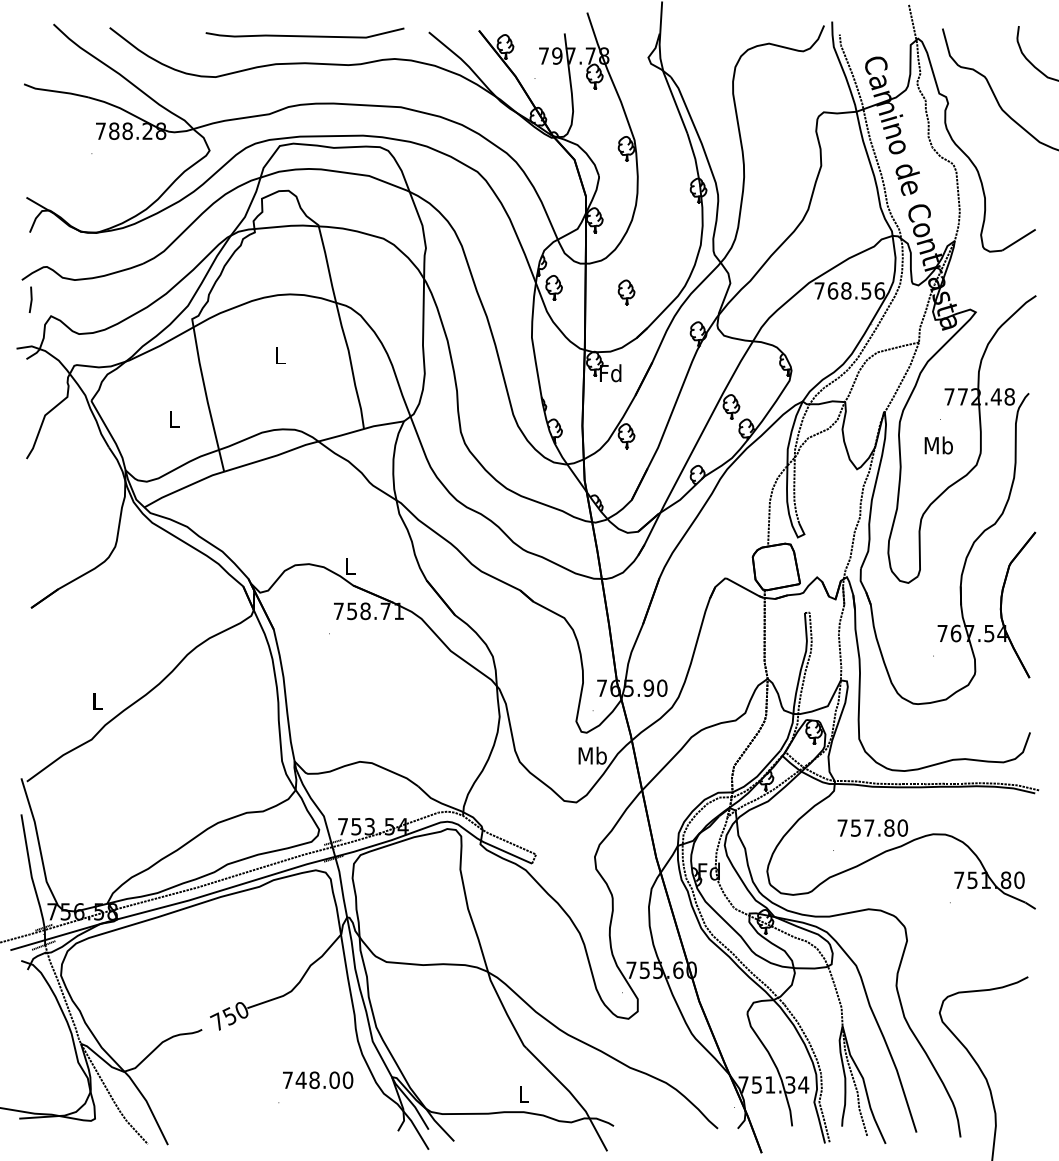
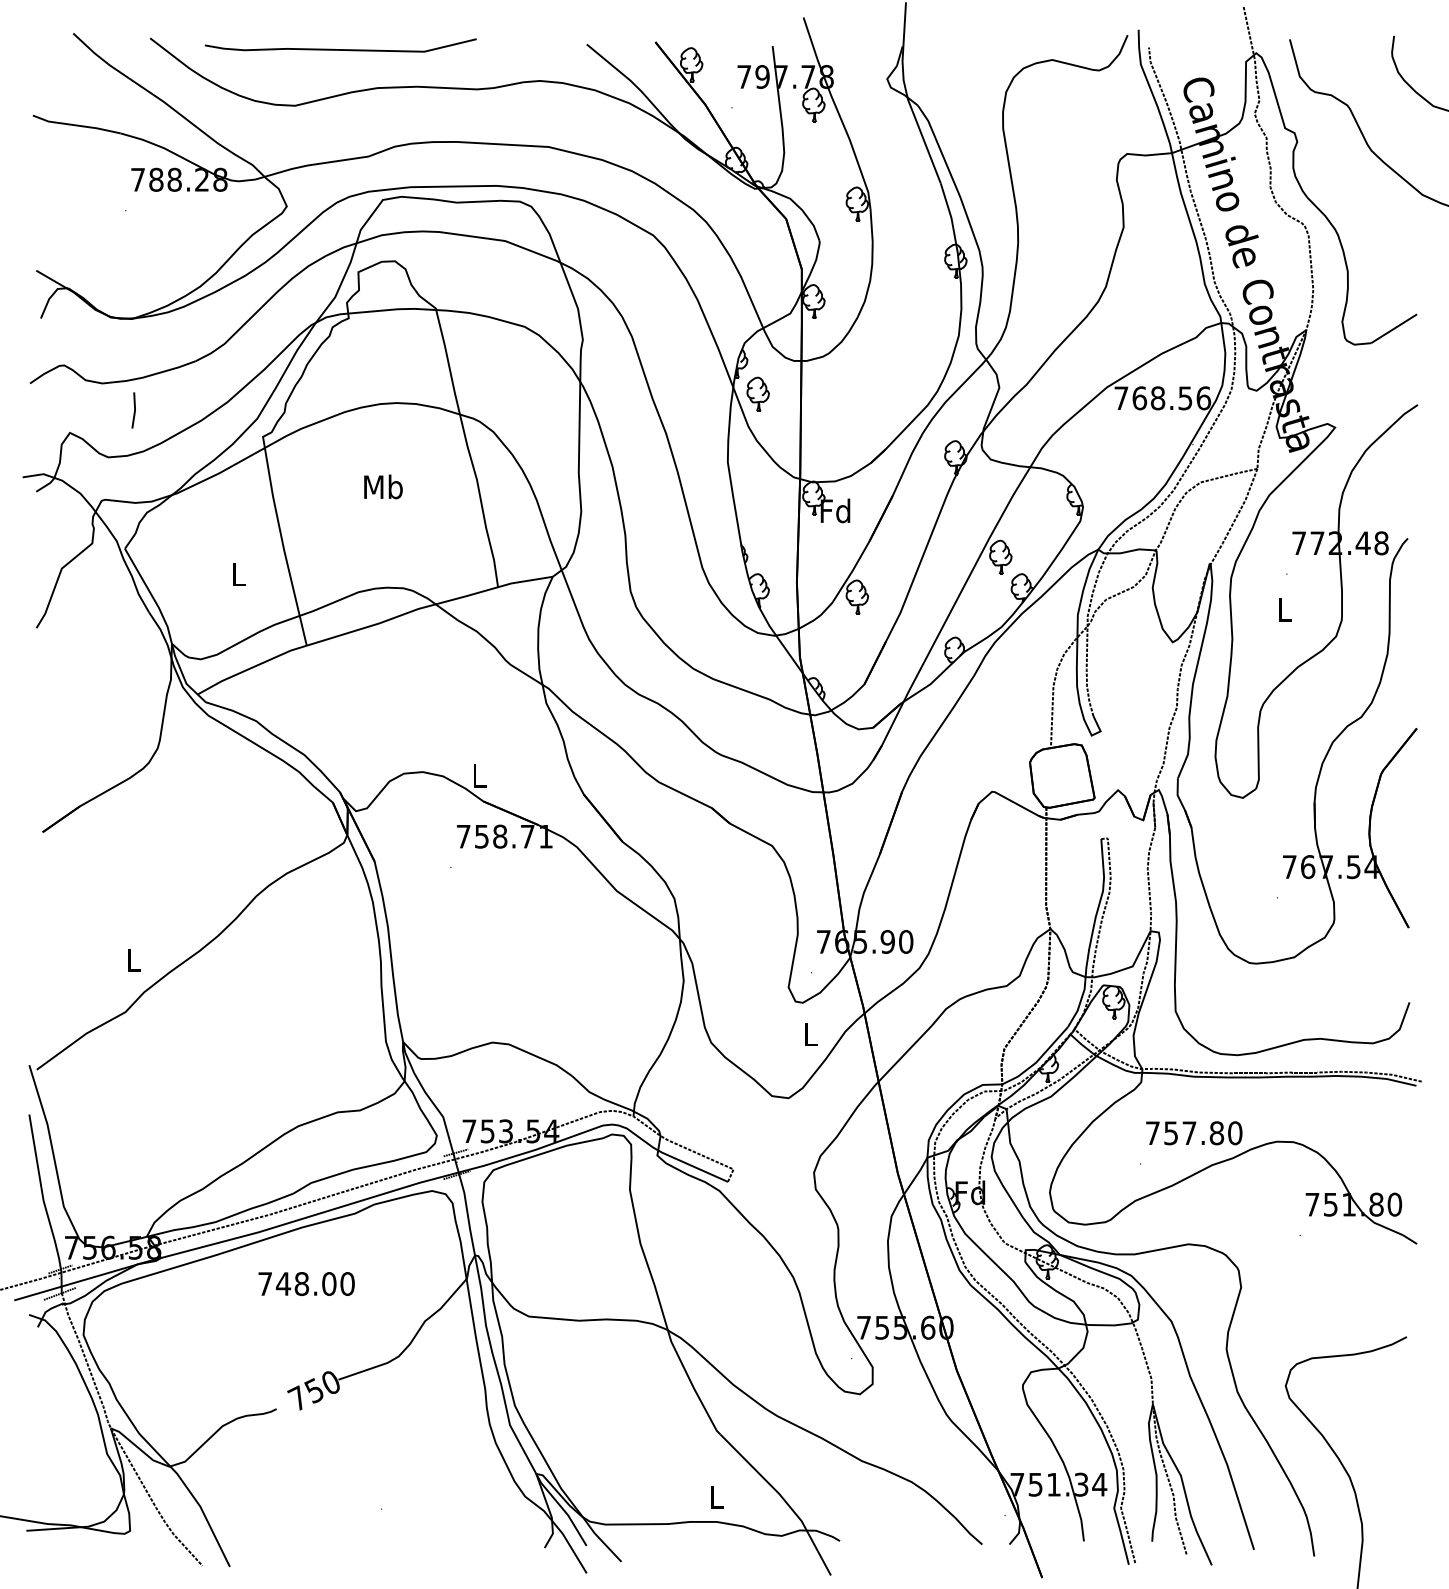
curve: (304, 35) -> (340, 48), moved
part: (626, 292) -> (857, 400), removed
line: (30, 299) -> (133, 410), moved
text: (280, 355) -> (383, 486), L -> Mb
text: (938, 445) -> (1284, 609), Mb -> L
text: (592, 755) -> (810, 1033), Mb -> L
text: (318, 1080) -> (307, 1284), moved

